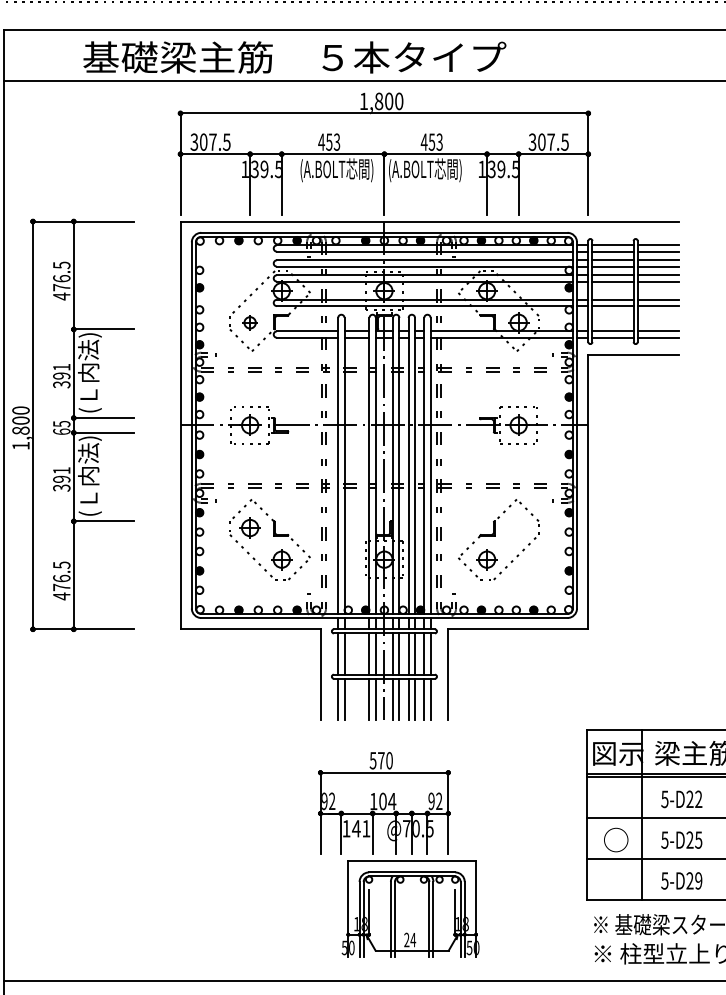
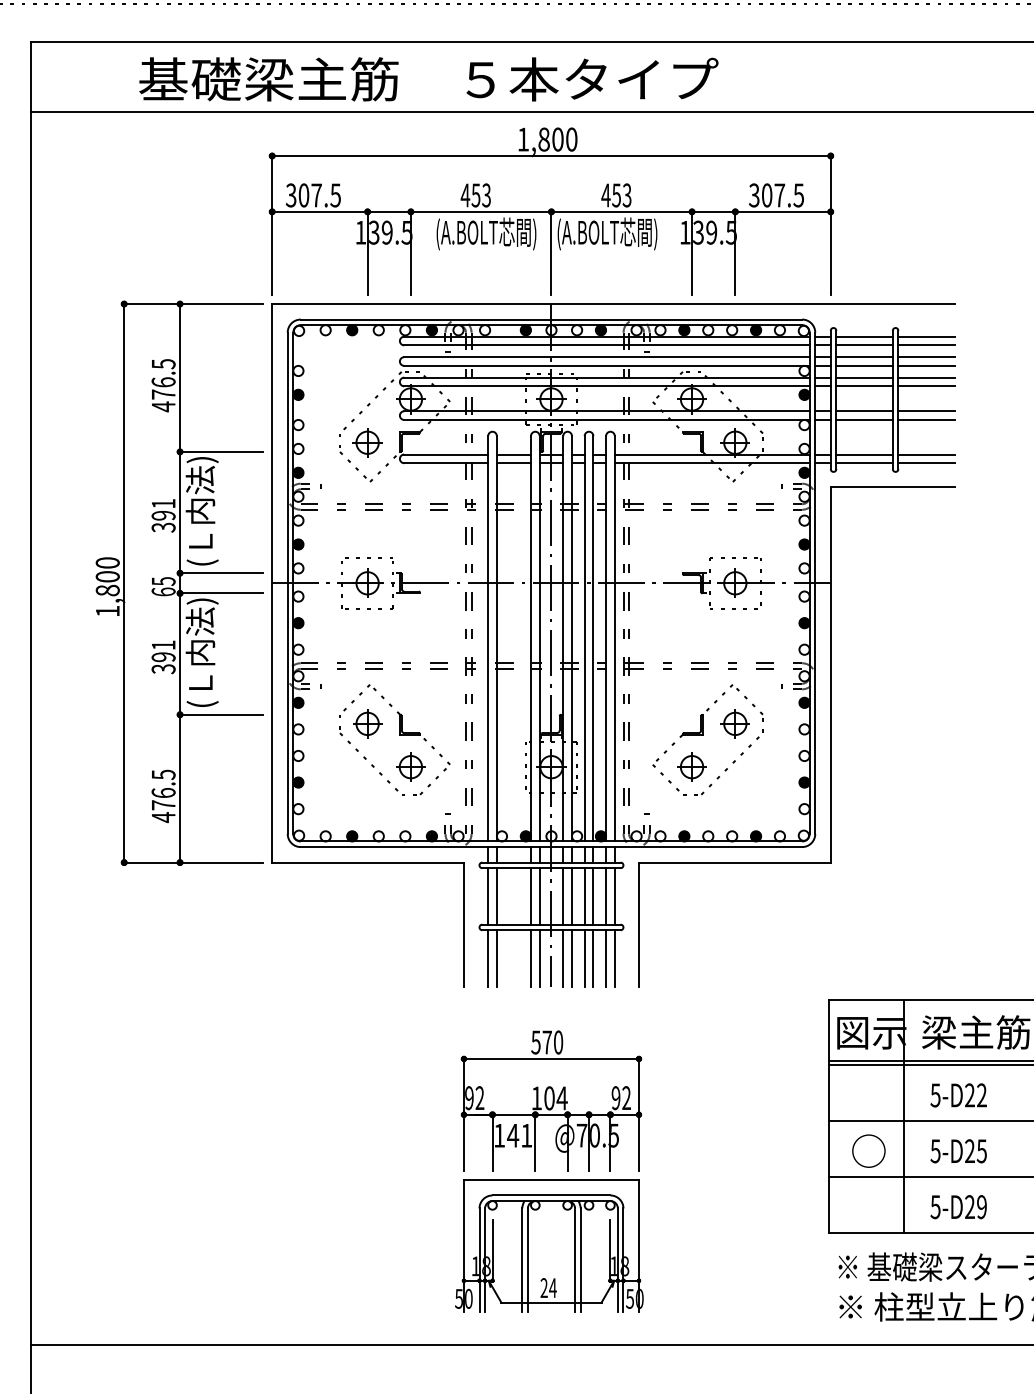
part: (250, 322) -> (367, 442), size x1.43
part: (73, 424) -> (179, 582), moved
part: (518, 527) -> (734, 723), added
part: (410, 908) -> (549, 1245), moved

